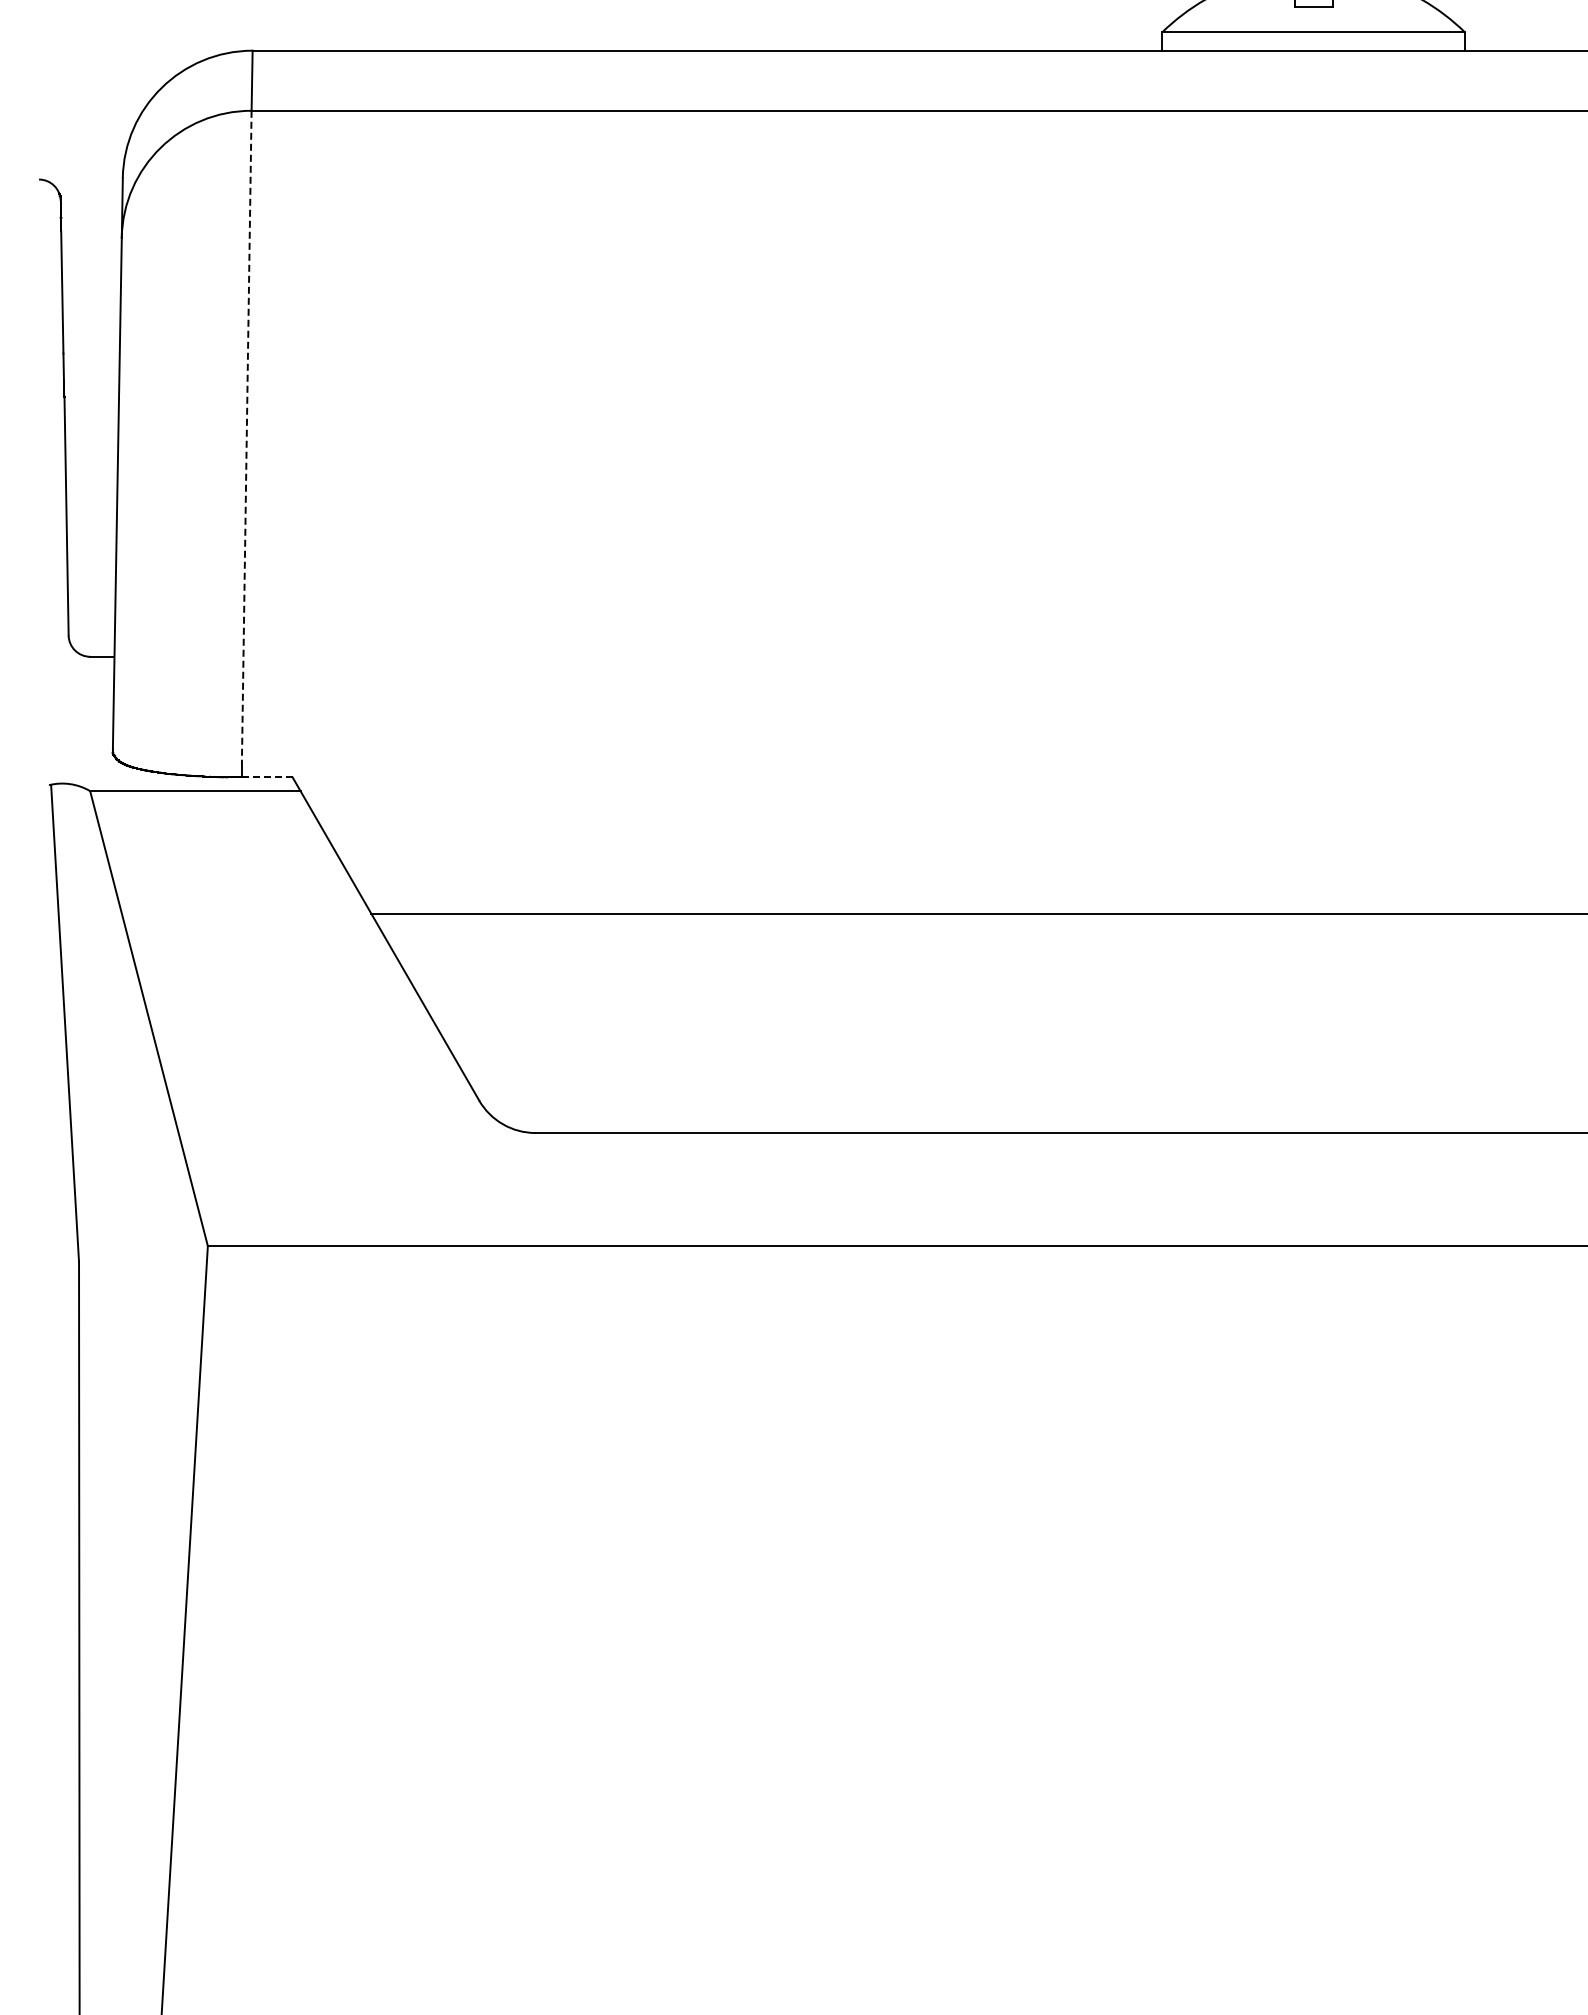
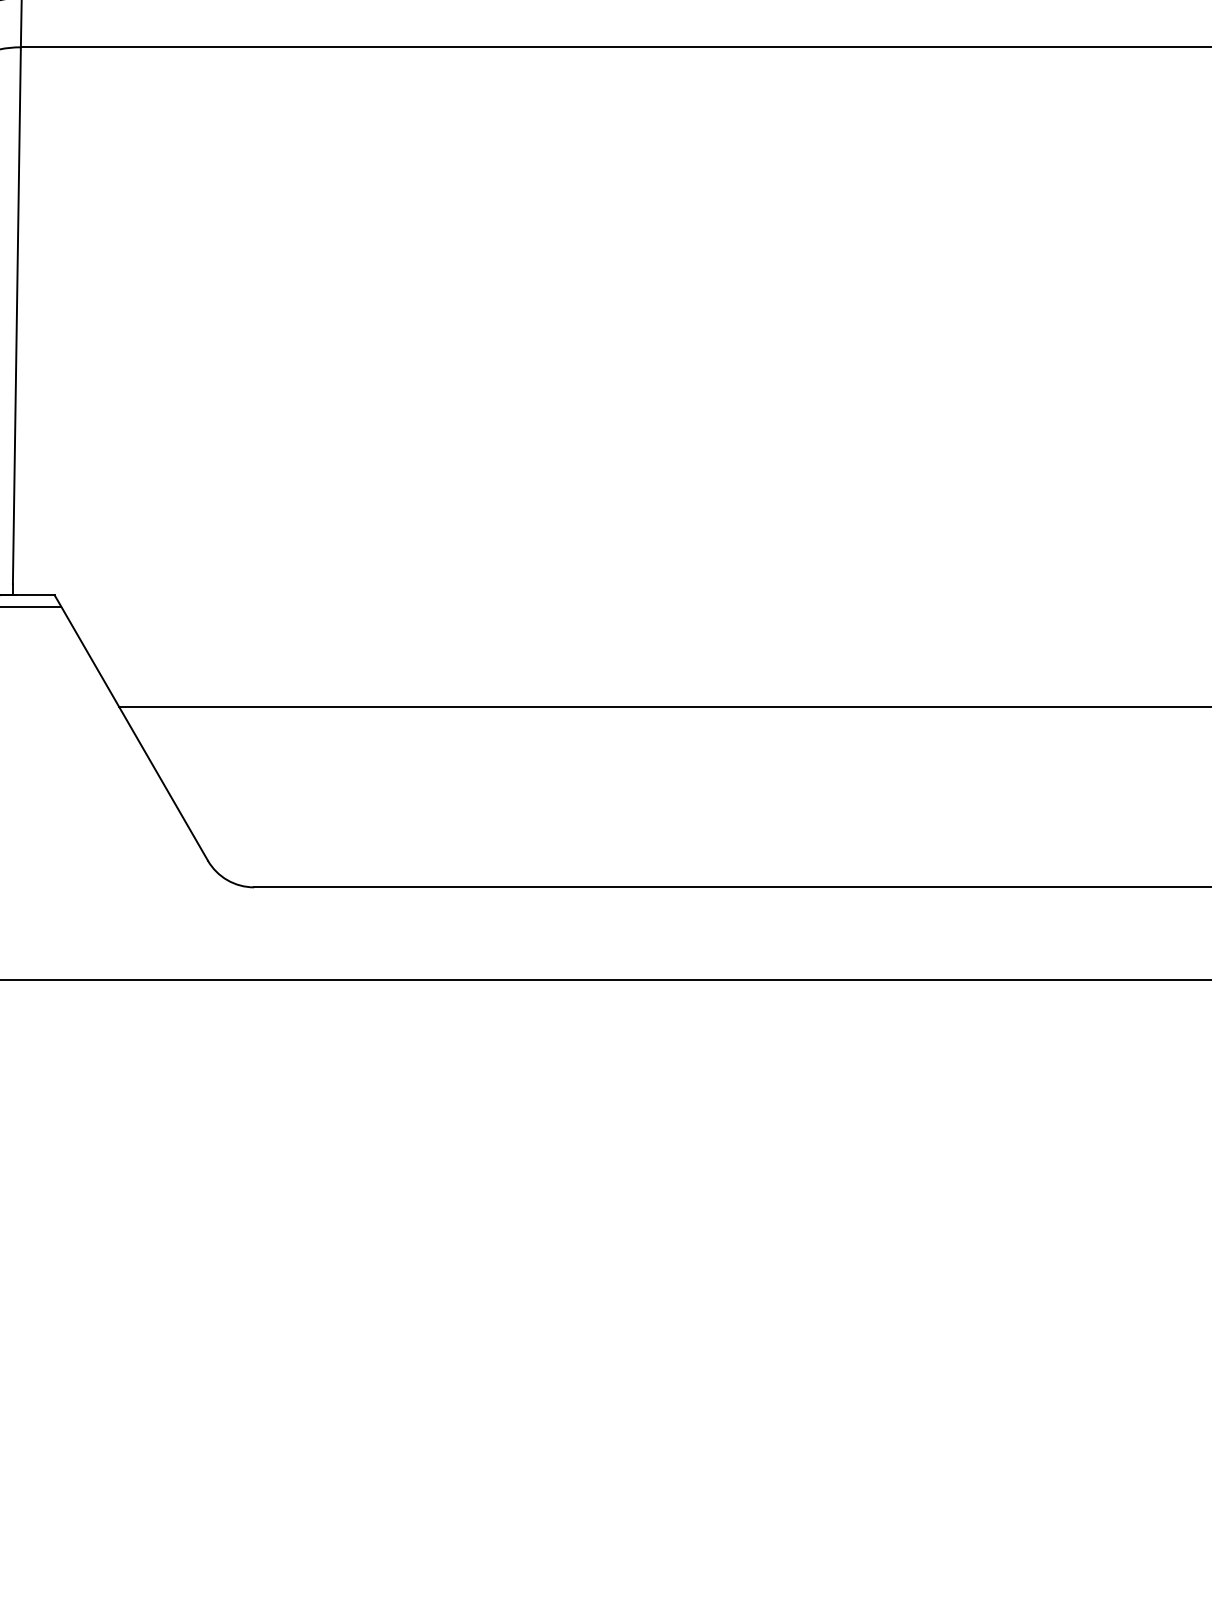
line: (246, 437) -> (16, 315), dashed -> solid
line: (267, 777) -> (33, 595), dashed -> solid

